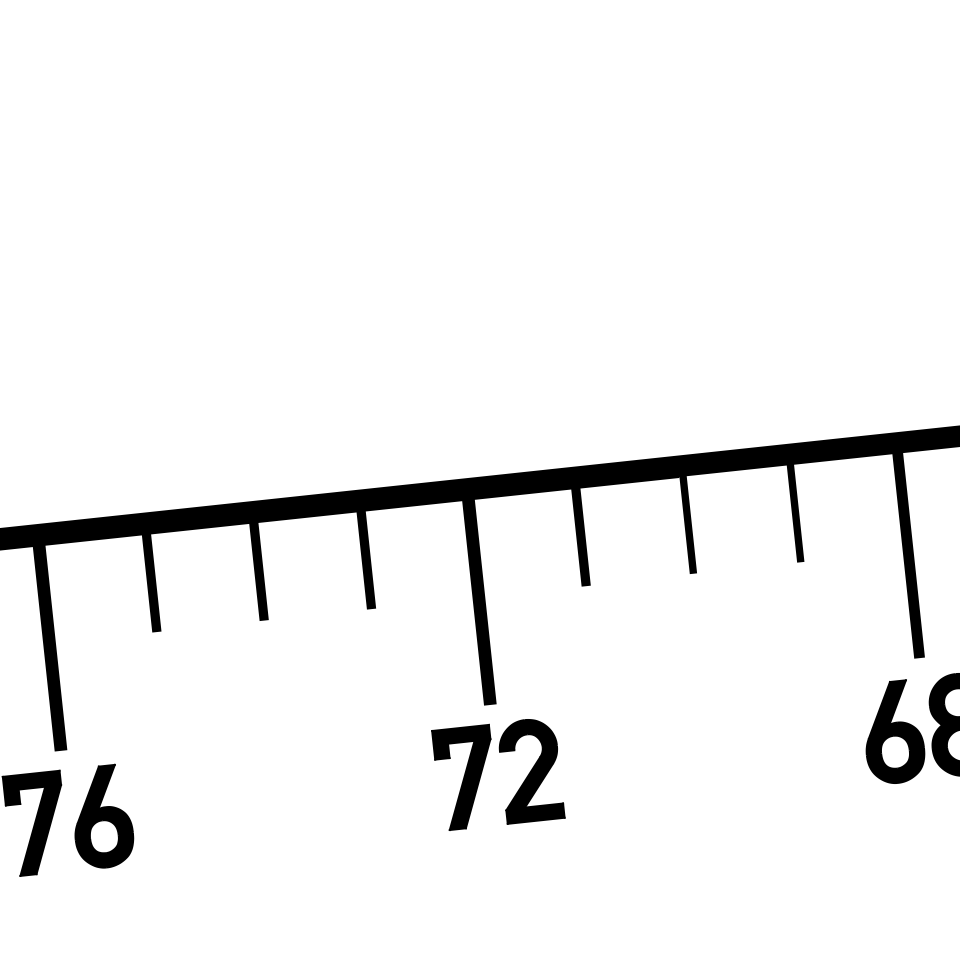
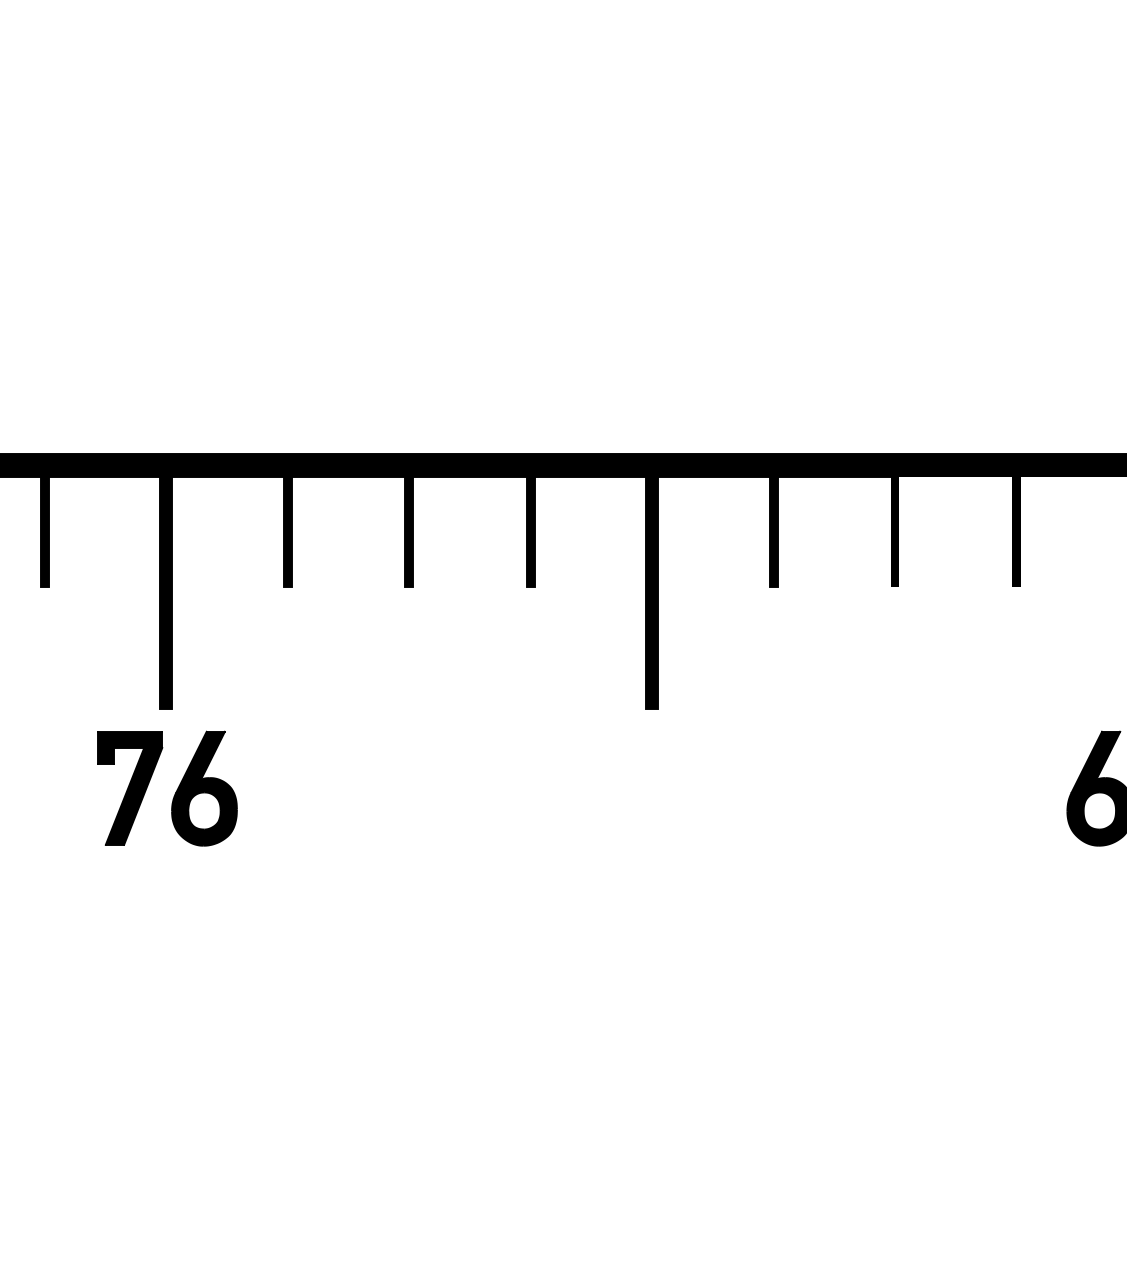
part: (483, 768) -> (636, 780), removed

